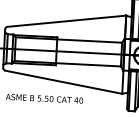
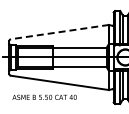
line: (67, 21) -> (60, 32), solid -> dashed

